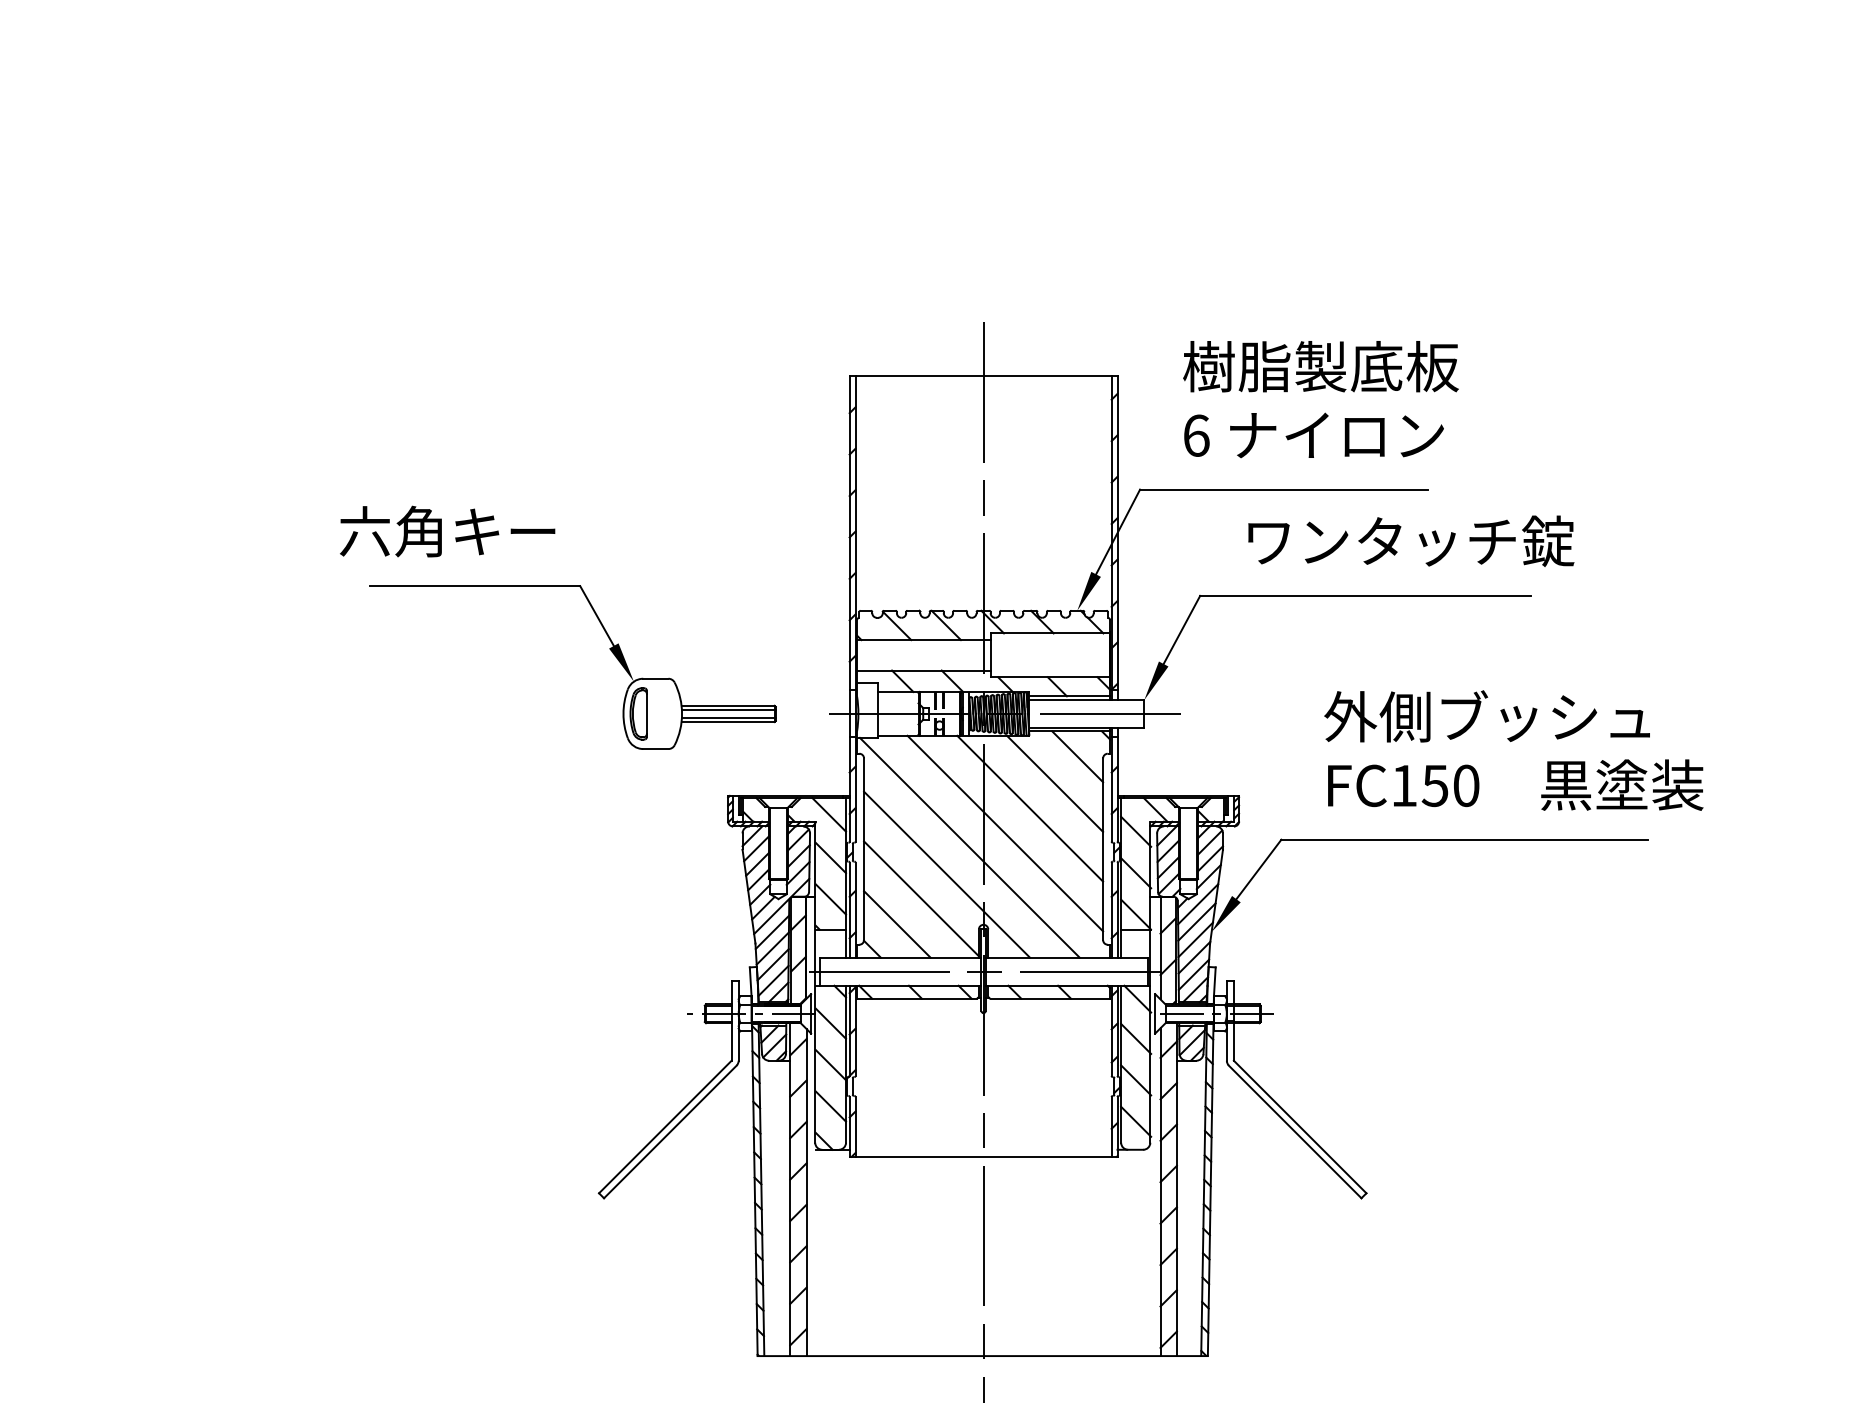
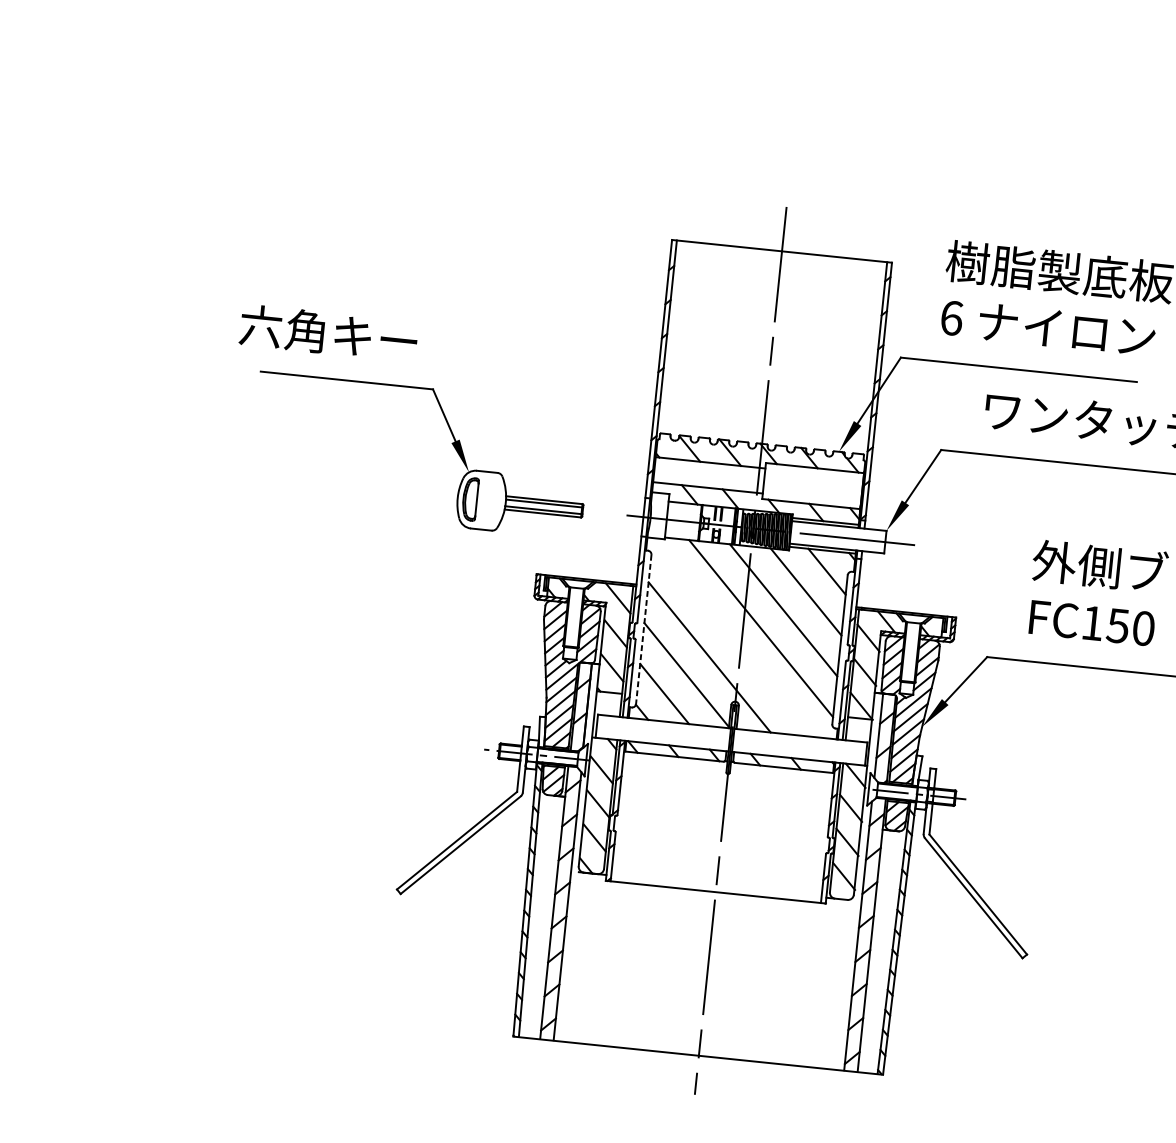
line: (969, 847) -> (730, 637), removed
line: (864, 849) -> (644, 629), solid -> dashed
line: (982, 971) -> (730, 739), removed

